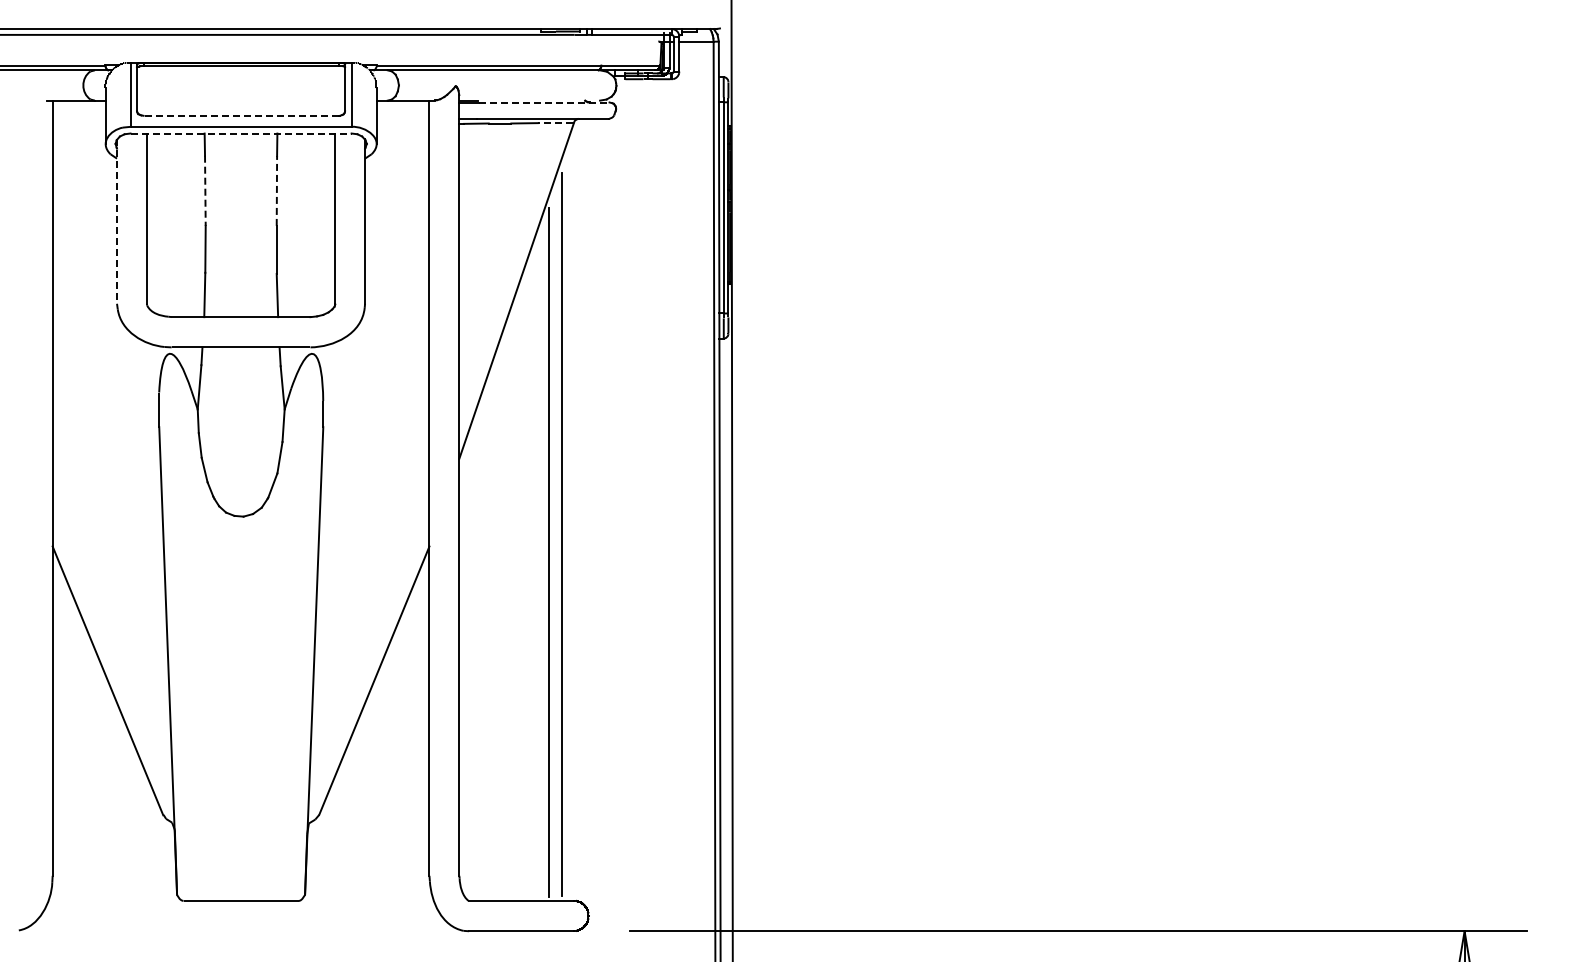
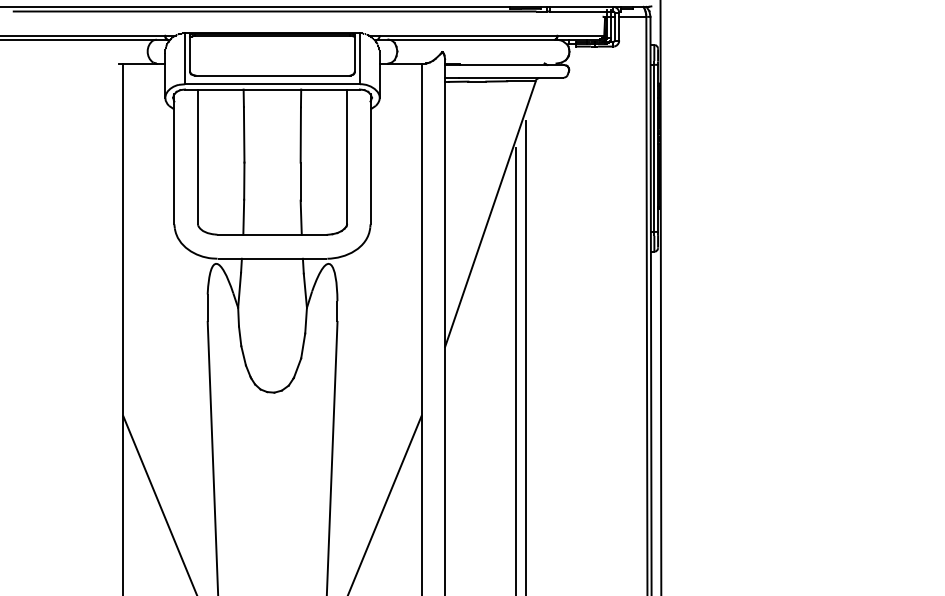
line: (544, 102) -> (512, 64), dashed -> solid
line: (241, 115) -> (272, 75), dashed -> solid
line: (555, 123) -> (521, 81), dashed -> solid
line: (241, 133) -> (272, 89), dashed -> solid
line: (205, 191) -> (244, 135), dashed -> solid
line: (276, 191) -> (300, 135), dashed -> solid
line: (117, 222) -> (174, 159), dashed -> solid

